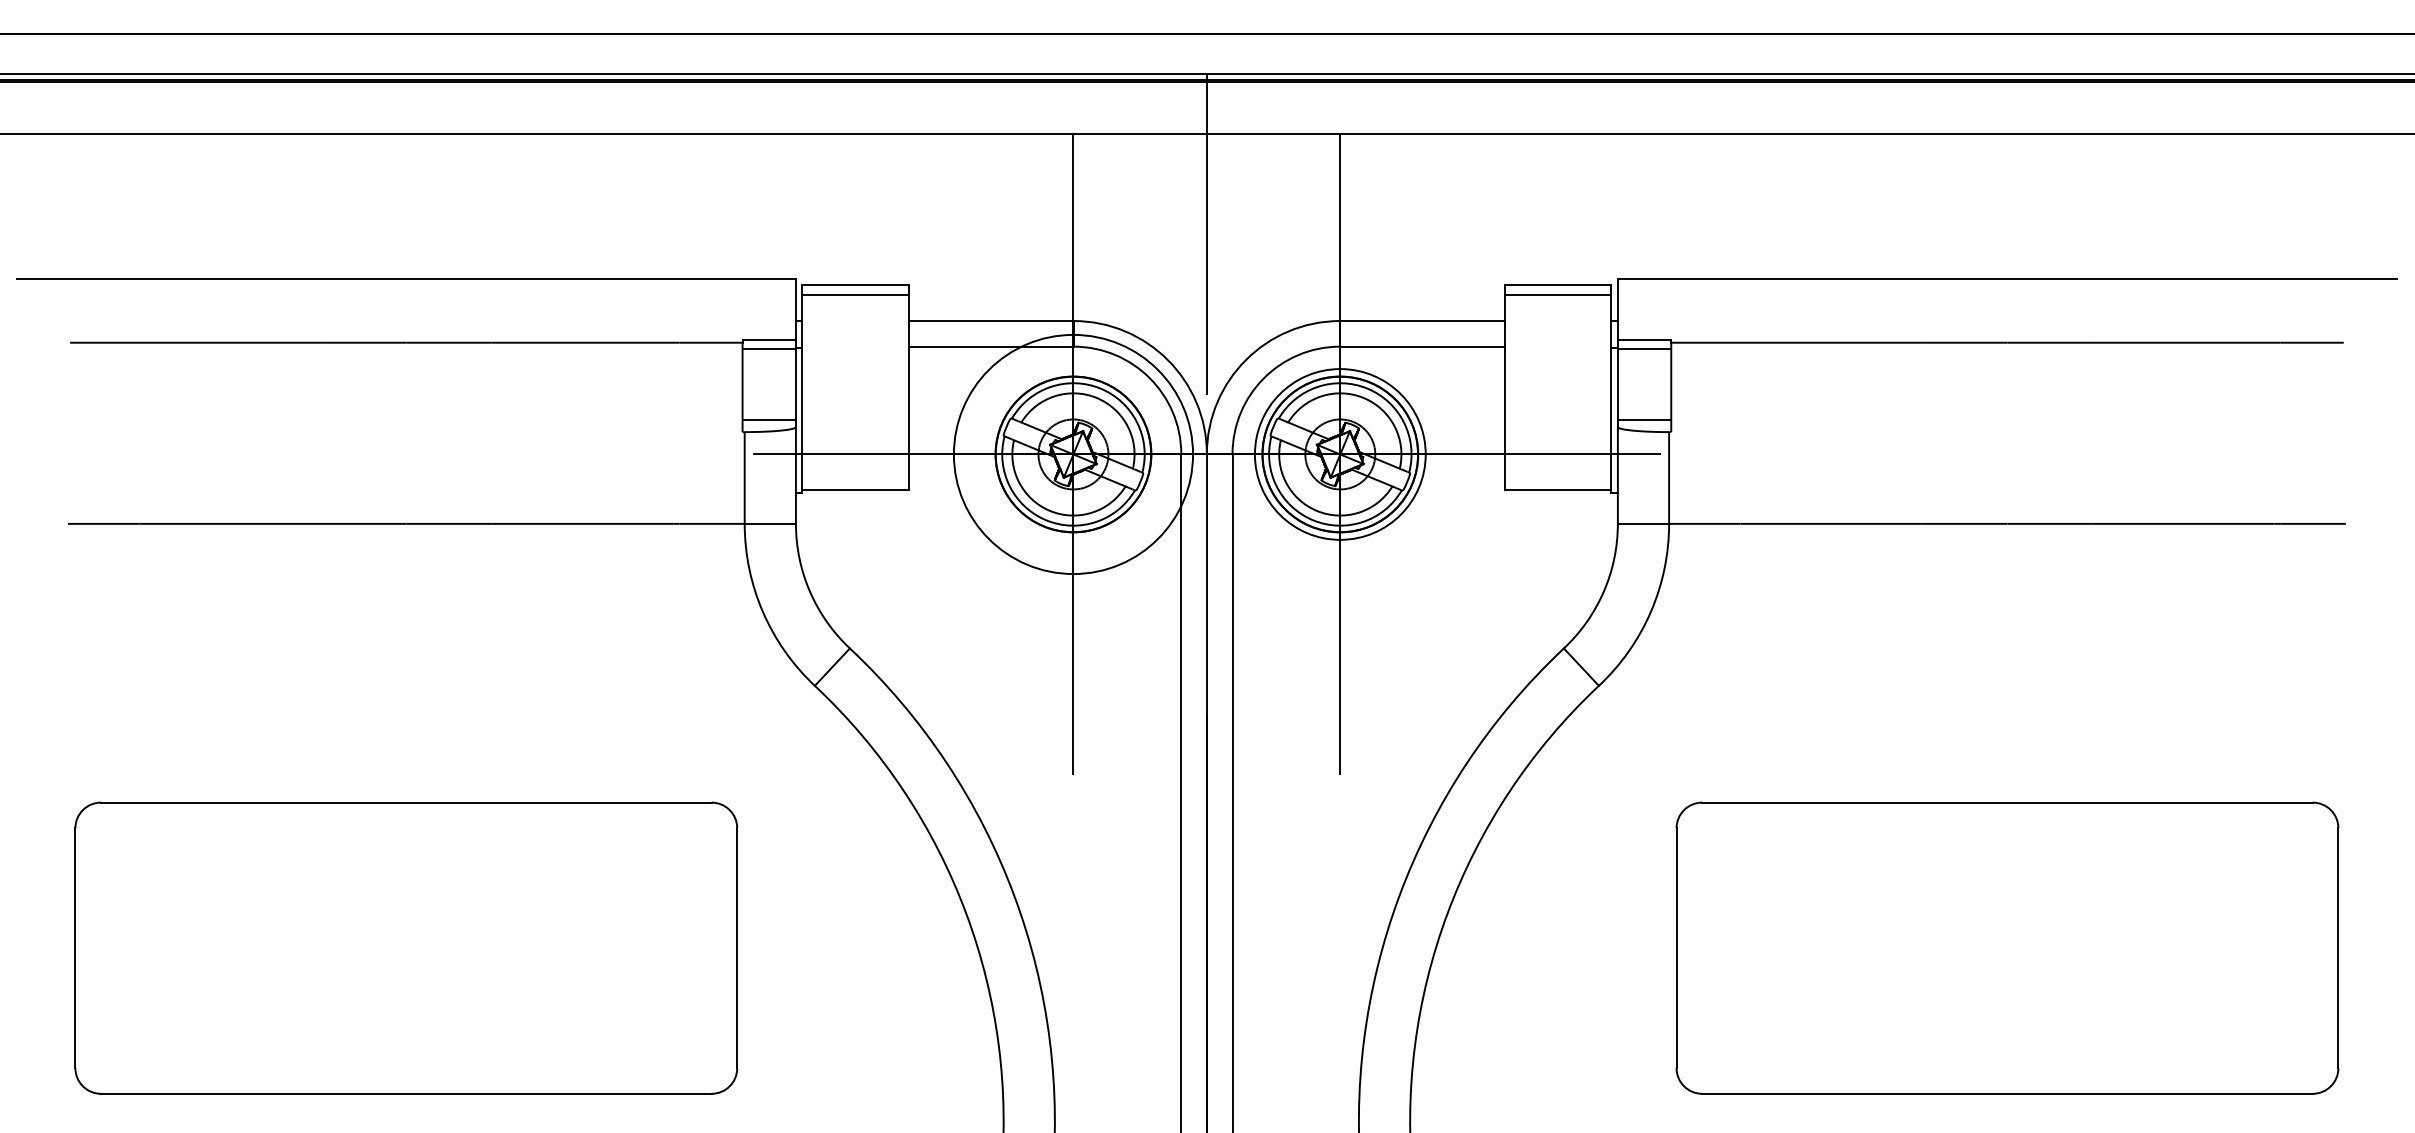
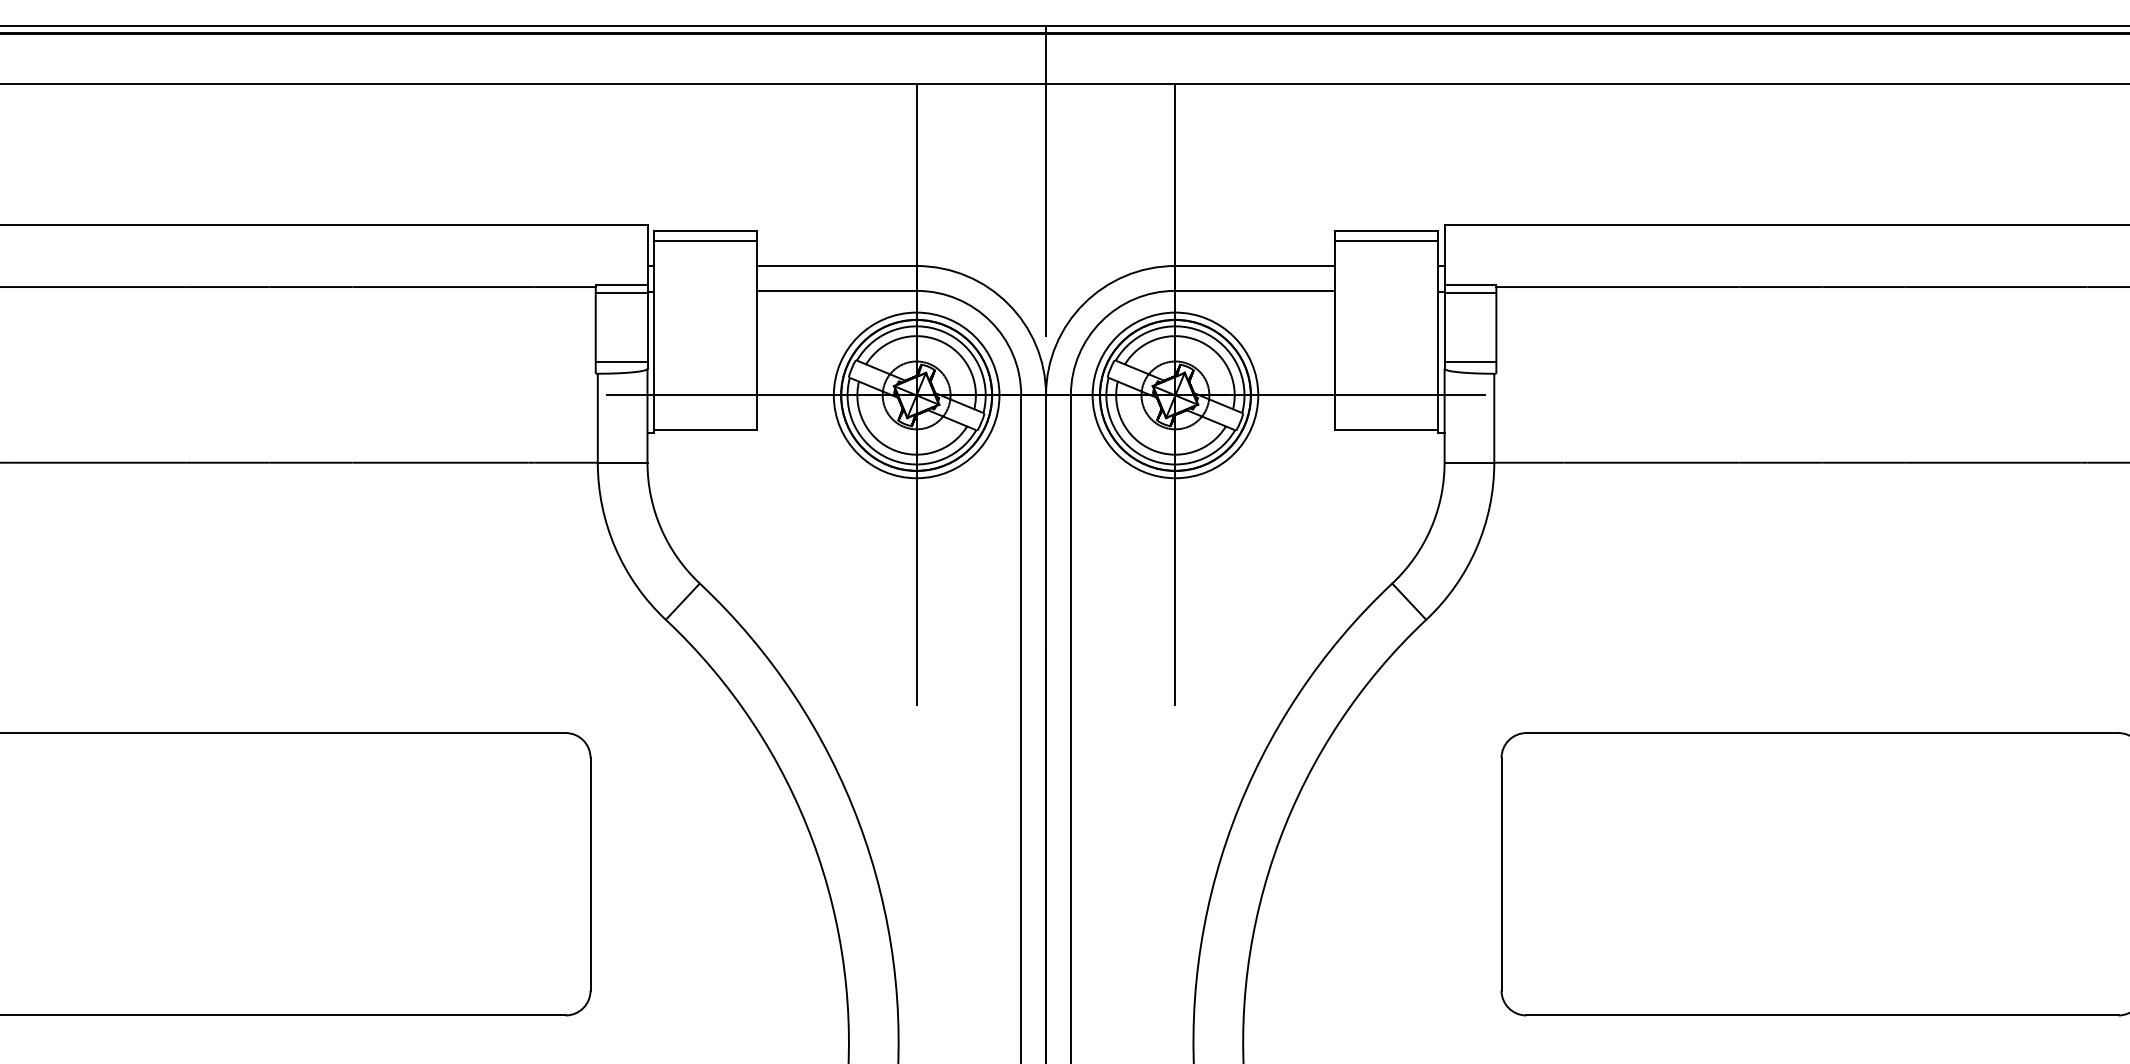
circle: (1073, 454) -> (916, 395), size x0.71

